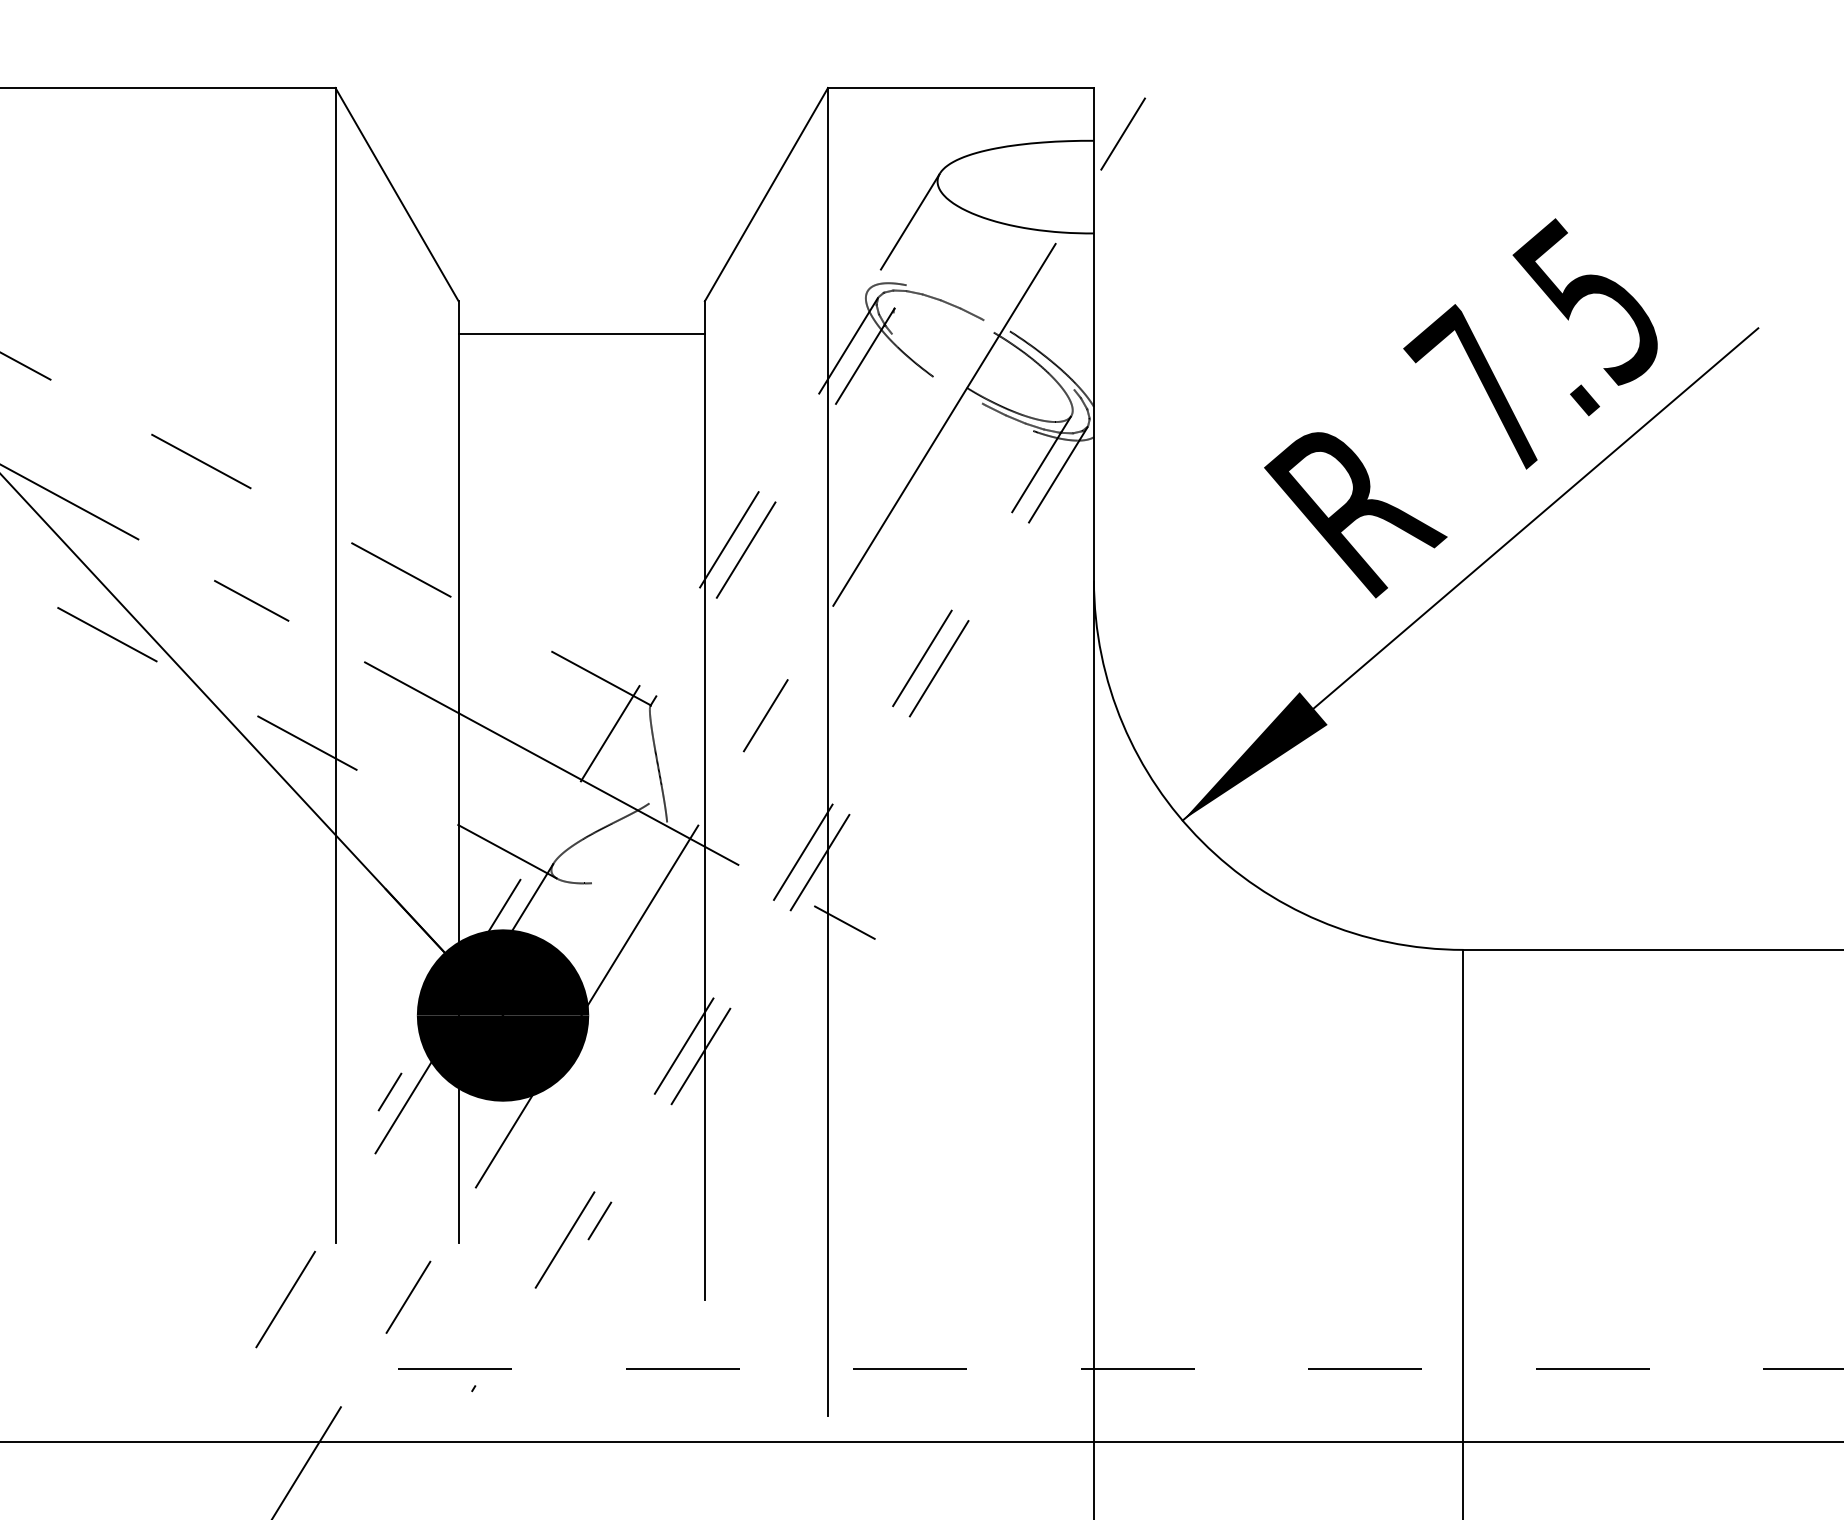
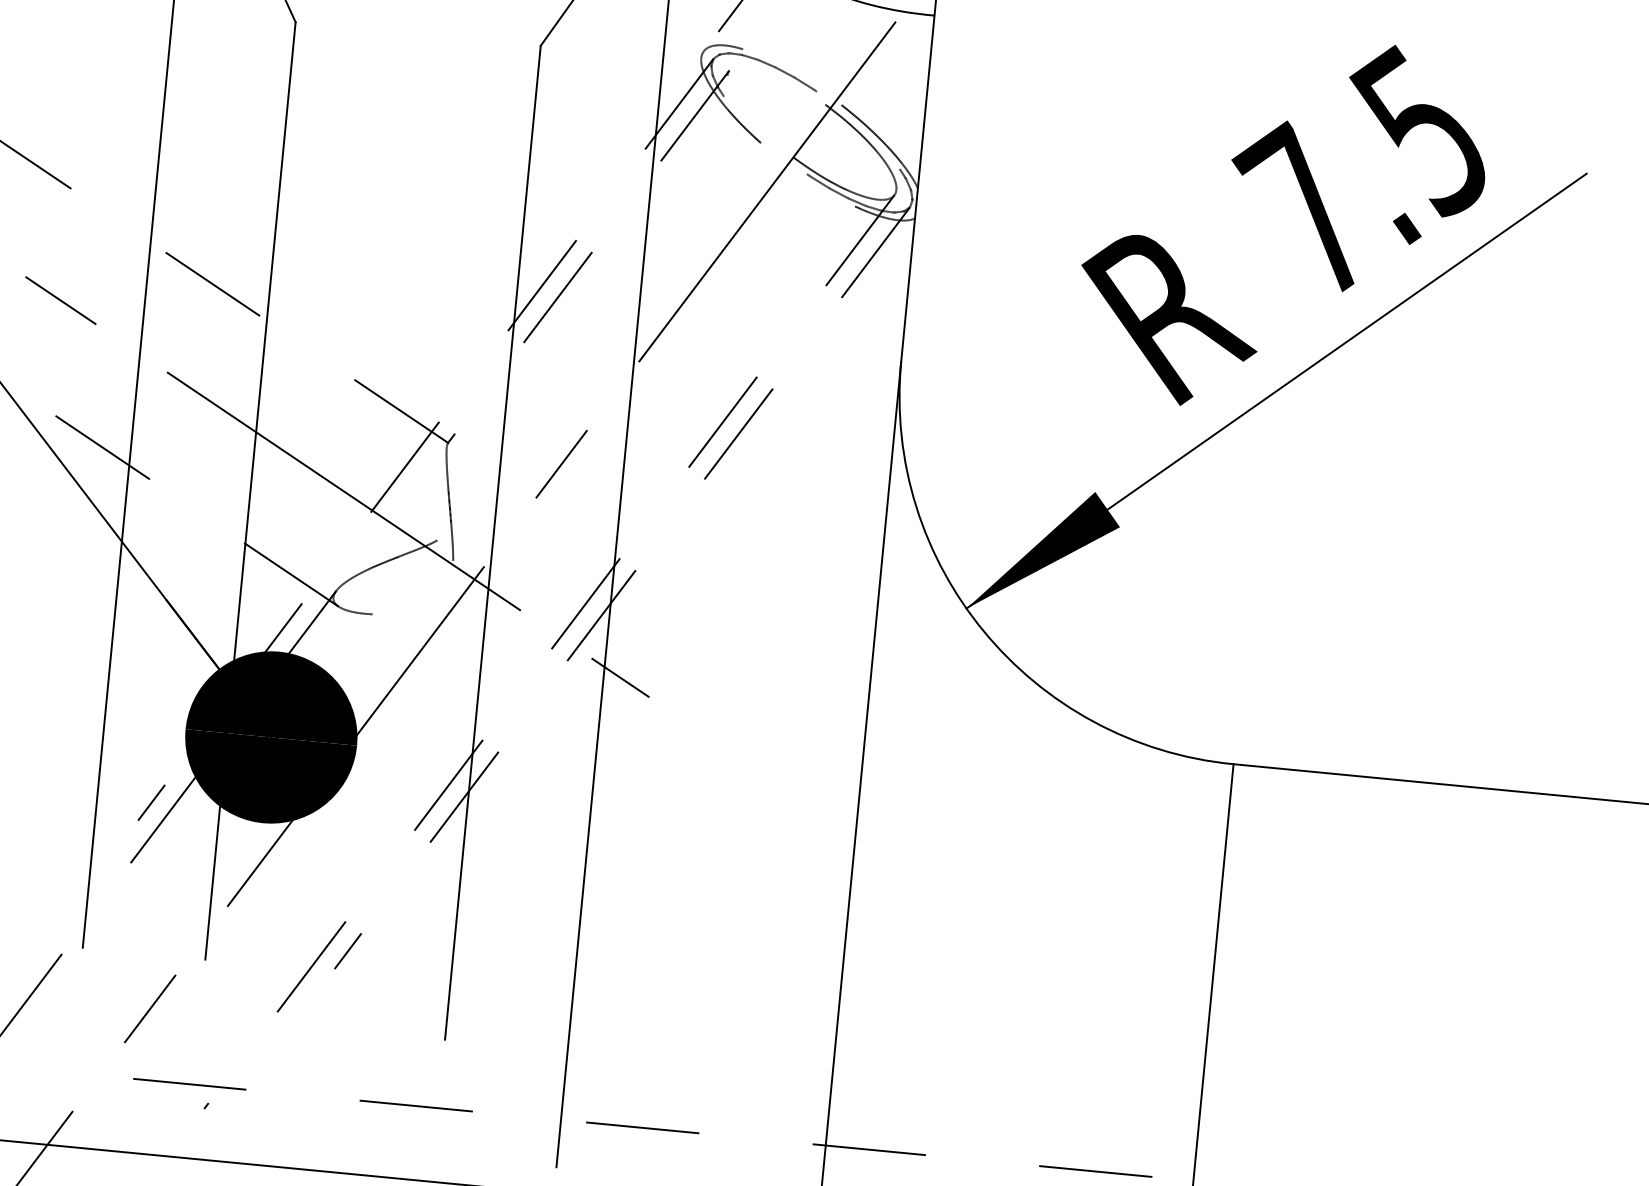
line: (581, 334) -> (414, 67), removed

